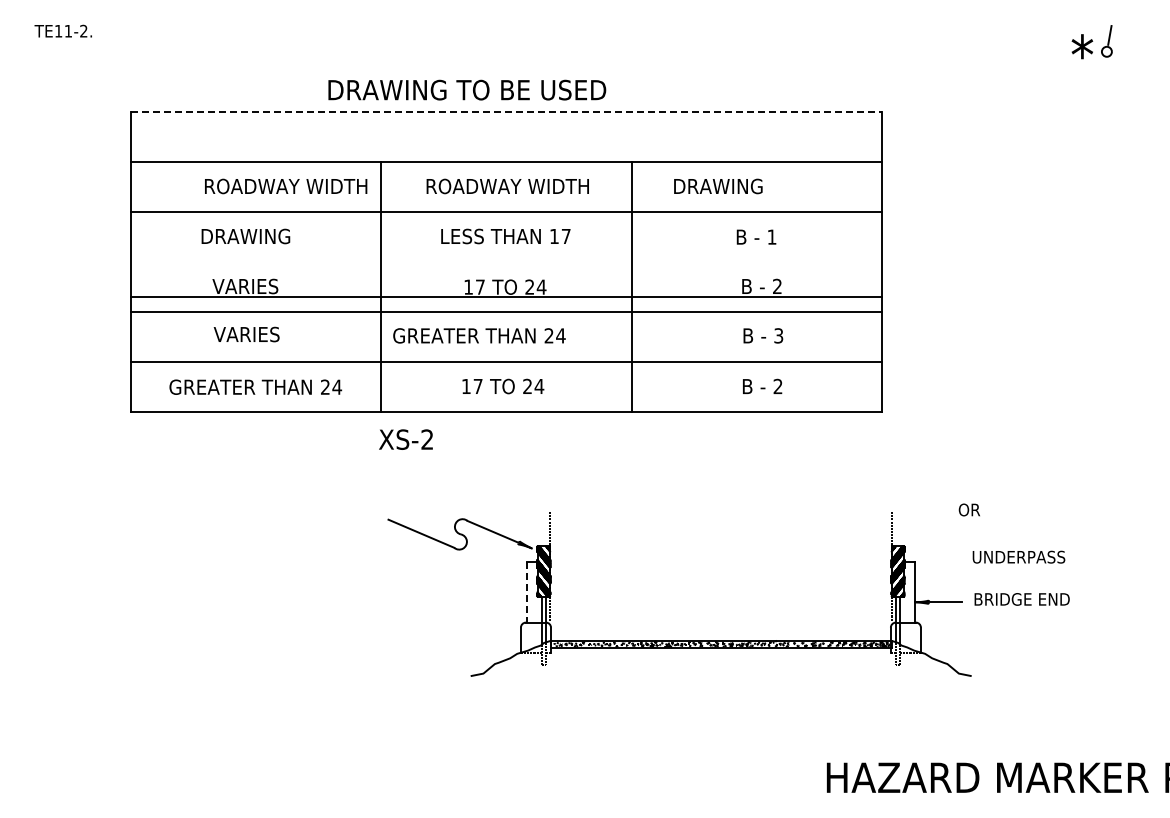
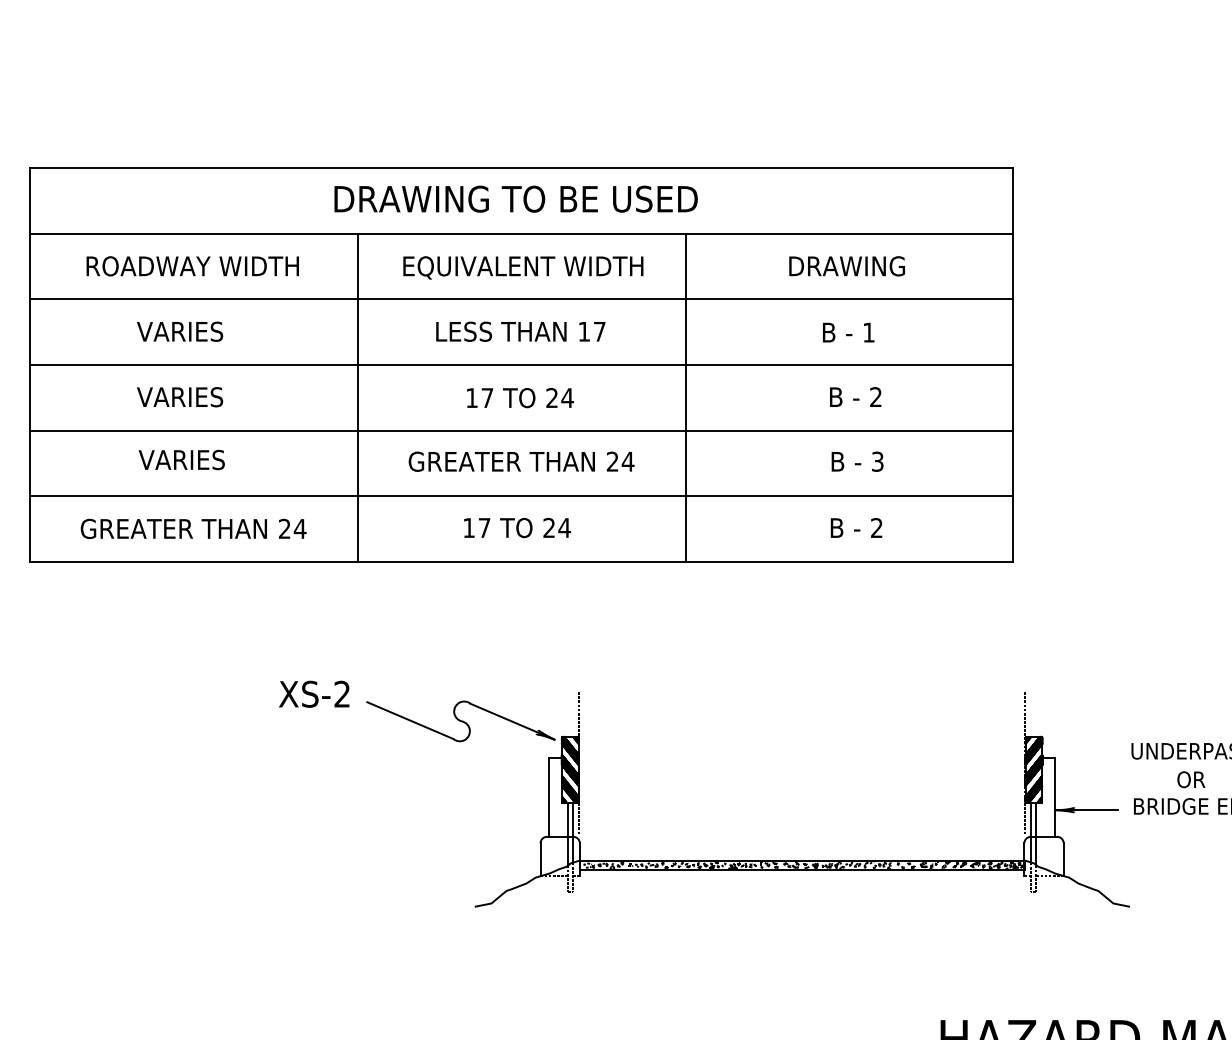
text: (467, 89) -> (516, 198), moved
line: (506, 111) -> (521, 168), dashed -> solid
text: (286, 186) -> (193, 266), moved
text: (718, 186) -> (847, 266), moved
text: (507, 187) -> (522, 267), ROADWAY WIDTH -> EQUIVALENT WIDTH
text: (245, 236) -> (180, 331), DRAWING -> VARIES
line: (506, 296) -> (521, 364), moved
text: (479, 335) -> (521, 461), moved
text: (405, 439) -> (313, 694), moved
text: (968, 509) -> (1190, 779), moved
line: (527, 592) -> (549, 797), dashed -> solid

